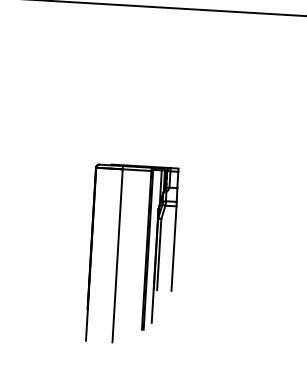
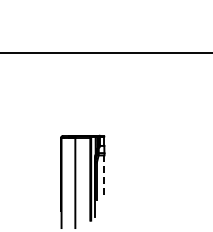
line: (174, 248) -> (104, 177), solid -> dashed

